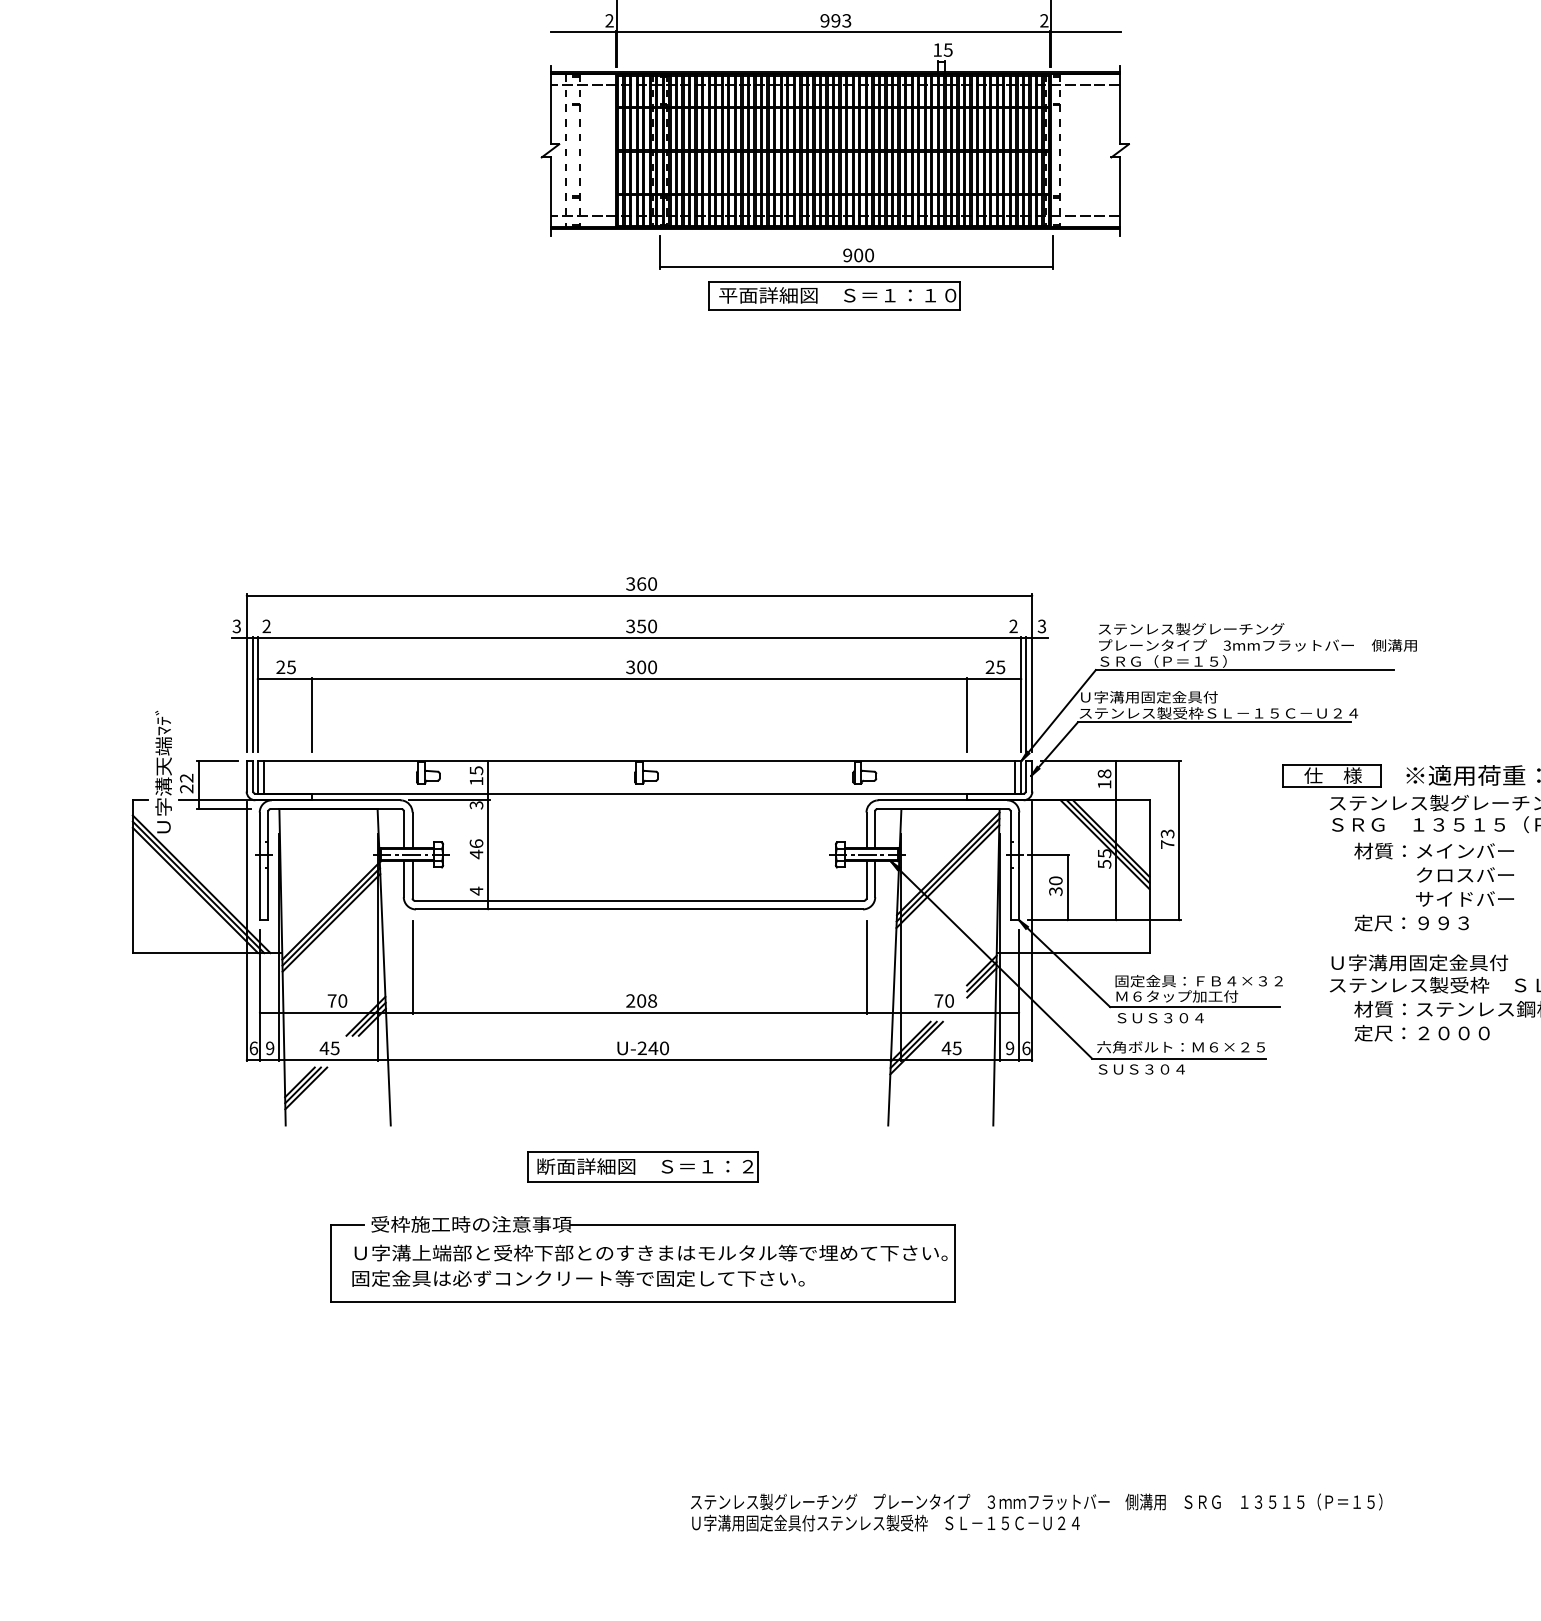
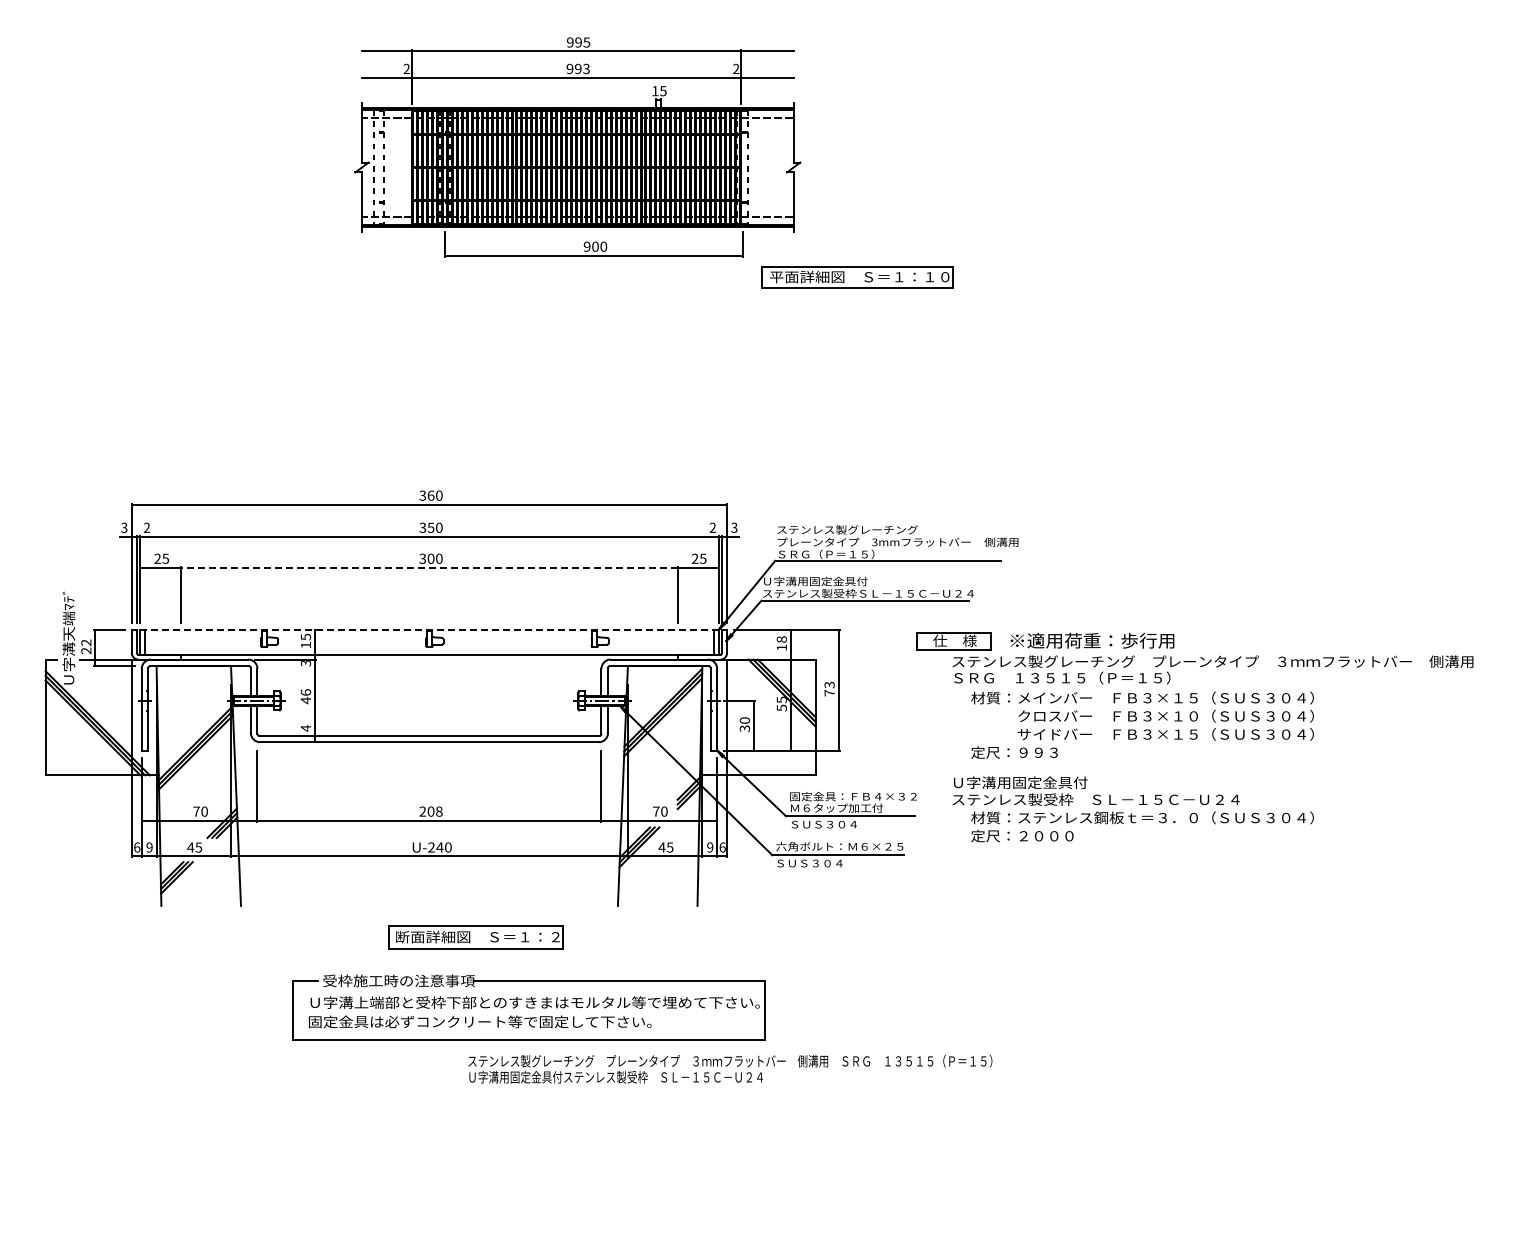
part: (834, 296) -> (857, 277), moved
line: (638, 678) -> (428, 567), solid -> dashed
line: (638, 760) -> (428, 629), solid -> dashed
part: (642, 1167) -> (475, 937), moved
part: (642, 1259) -> (528, 1007), moved
text: (1036, 1512) -> (730, 1069), moved

